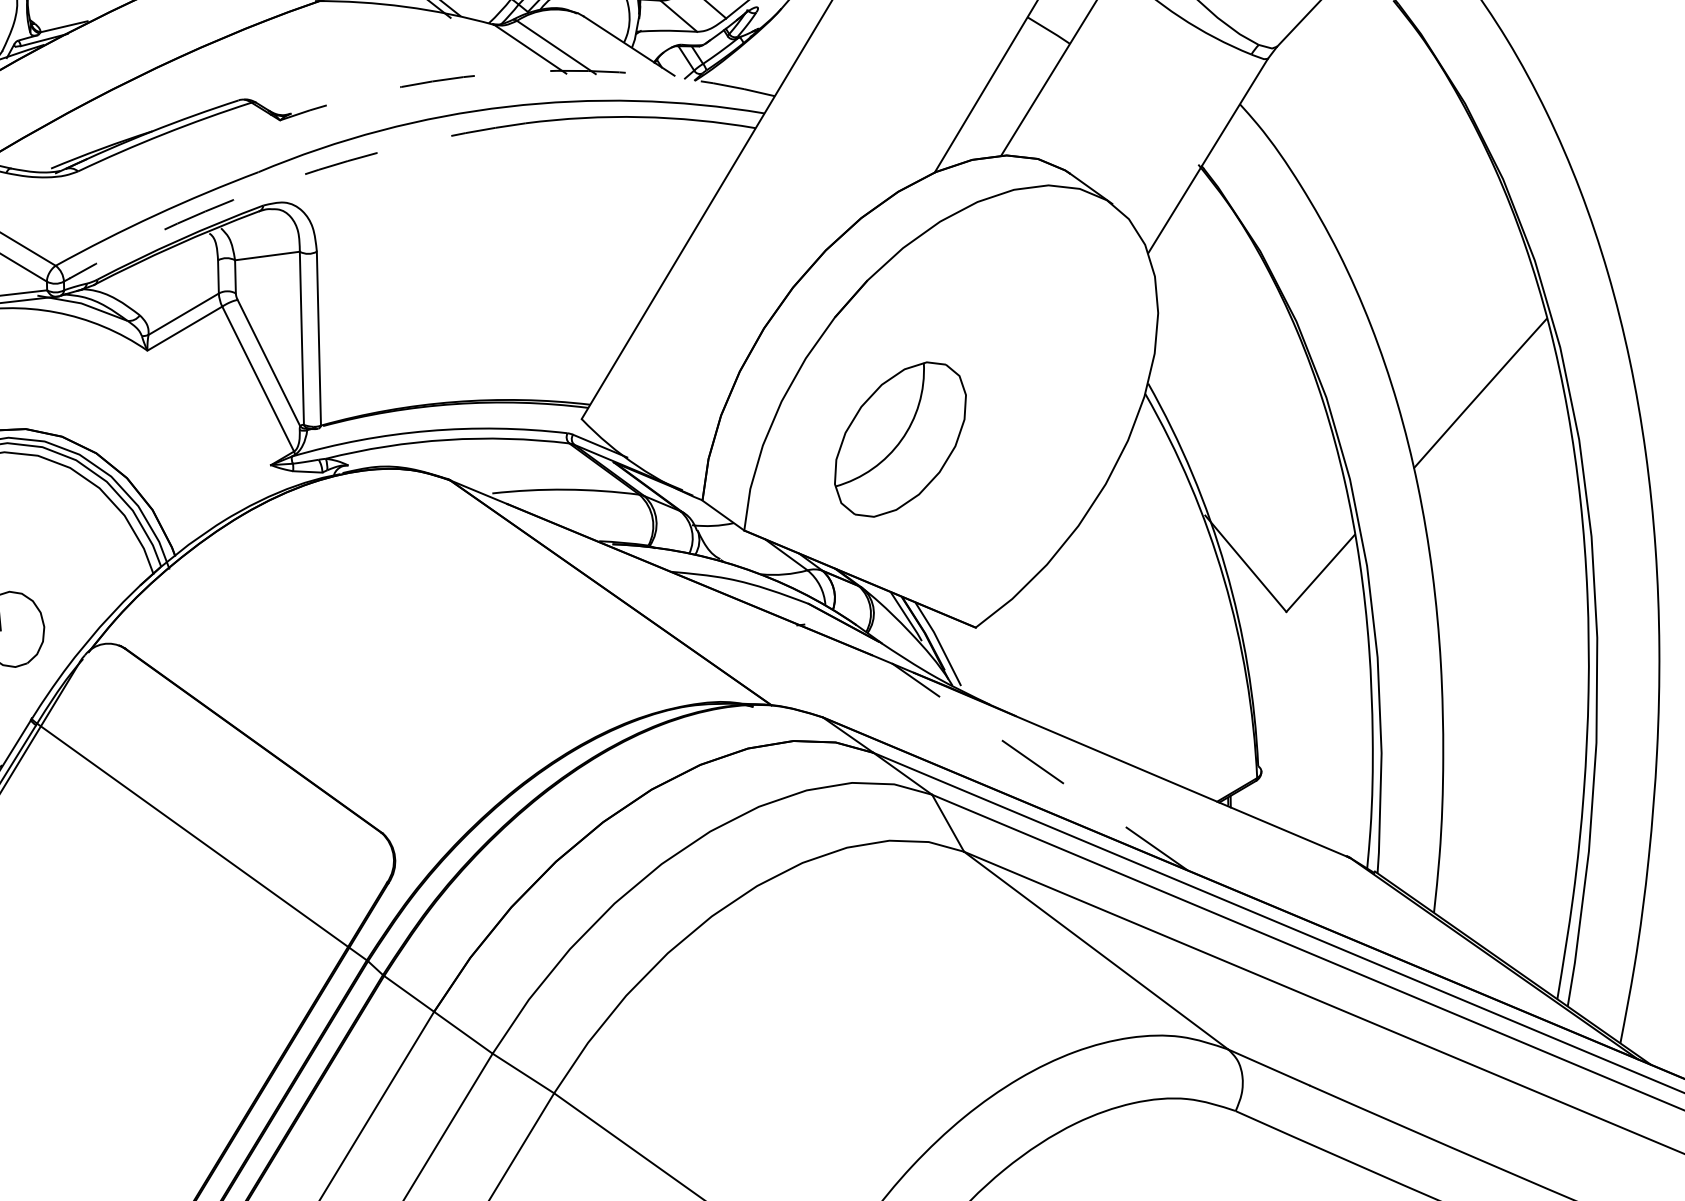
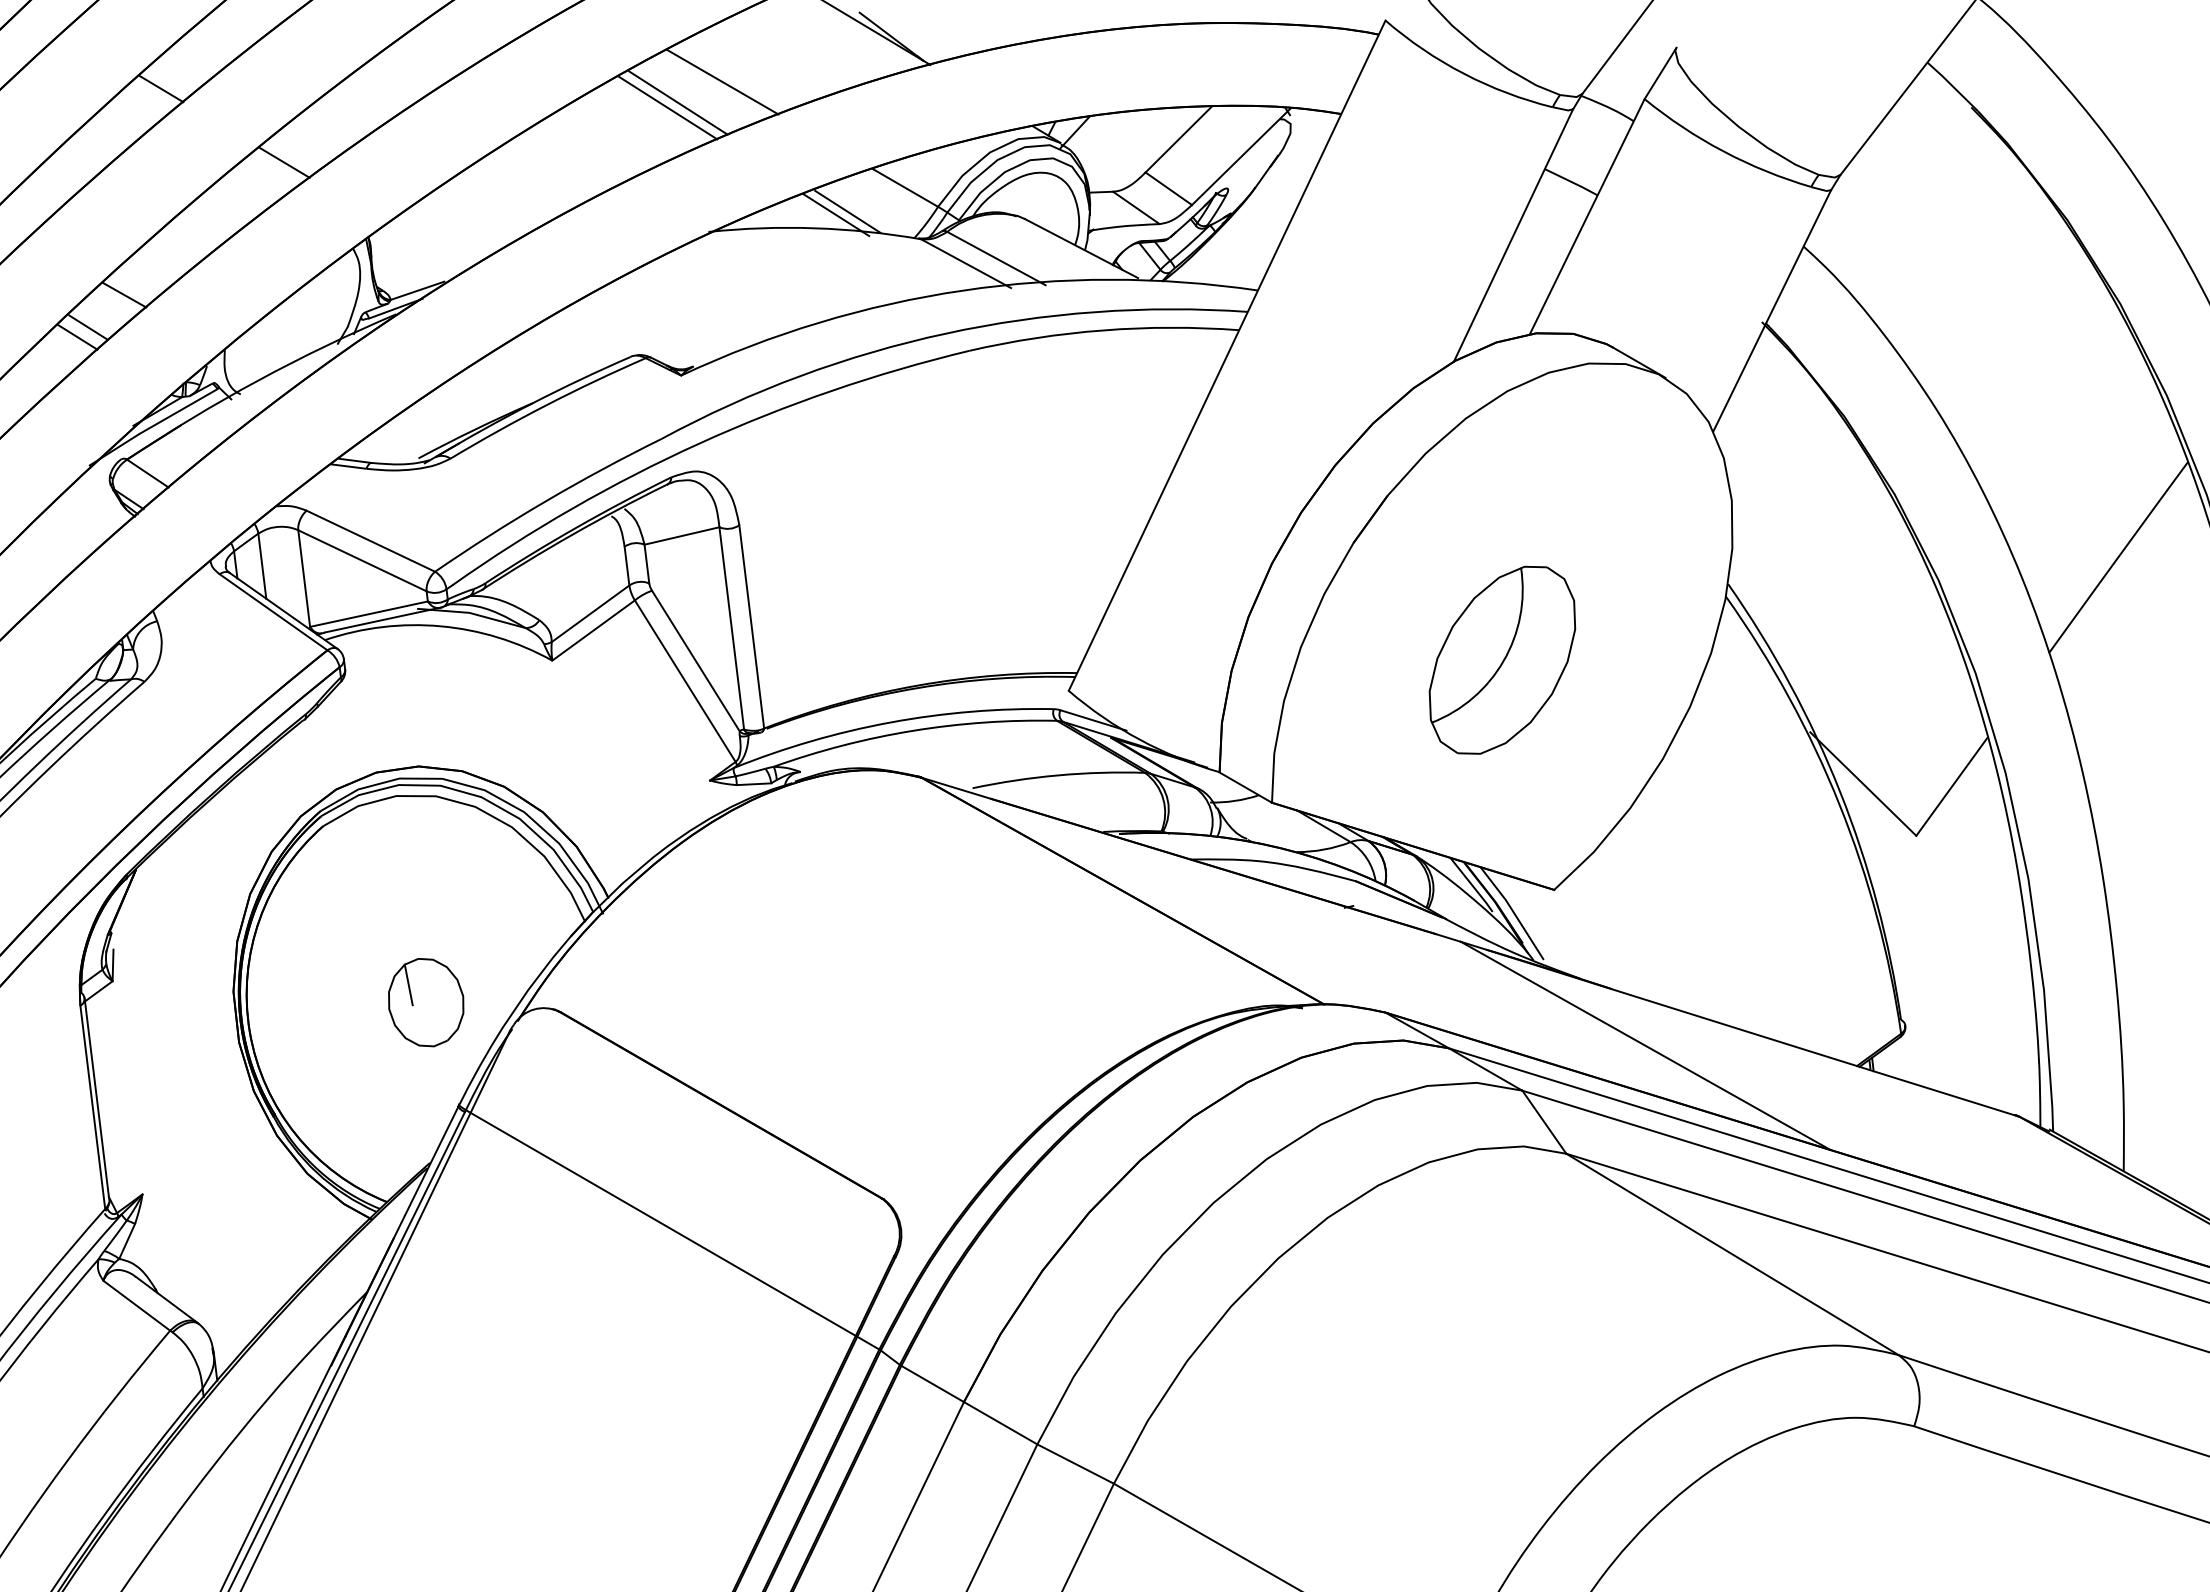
arc: (525, 71) -> (963, 290), dashed -> solid
arc: (289, 179) -> (699, 443), dashed -> solid
part: (900, 438) -> (1502, 659), moved
line: (1040, 766) -> (1645, 1045), dashed -> solid

